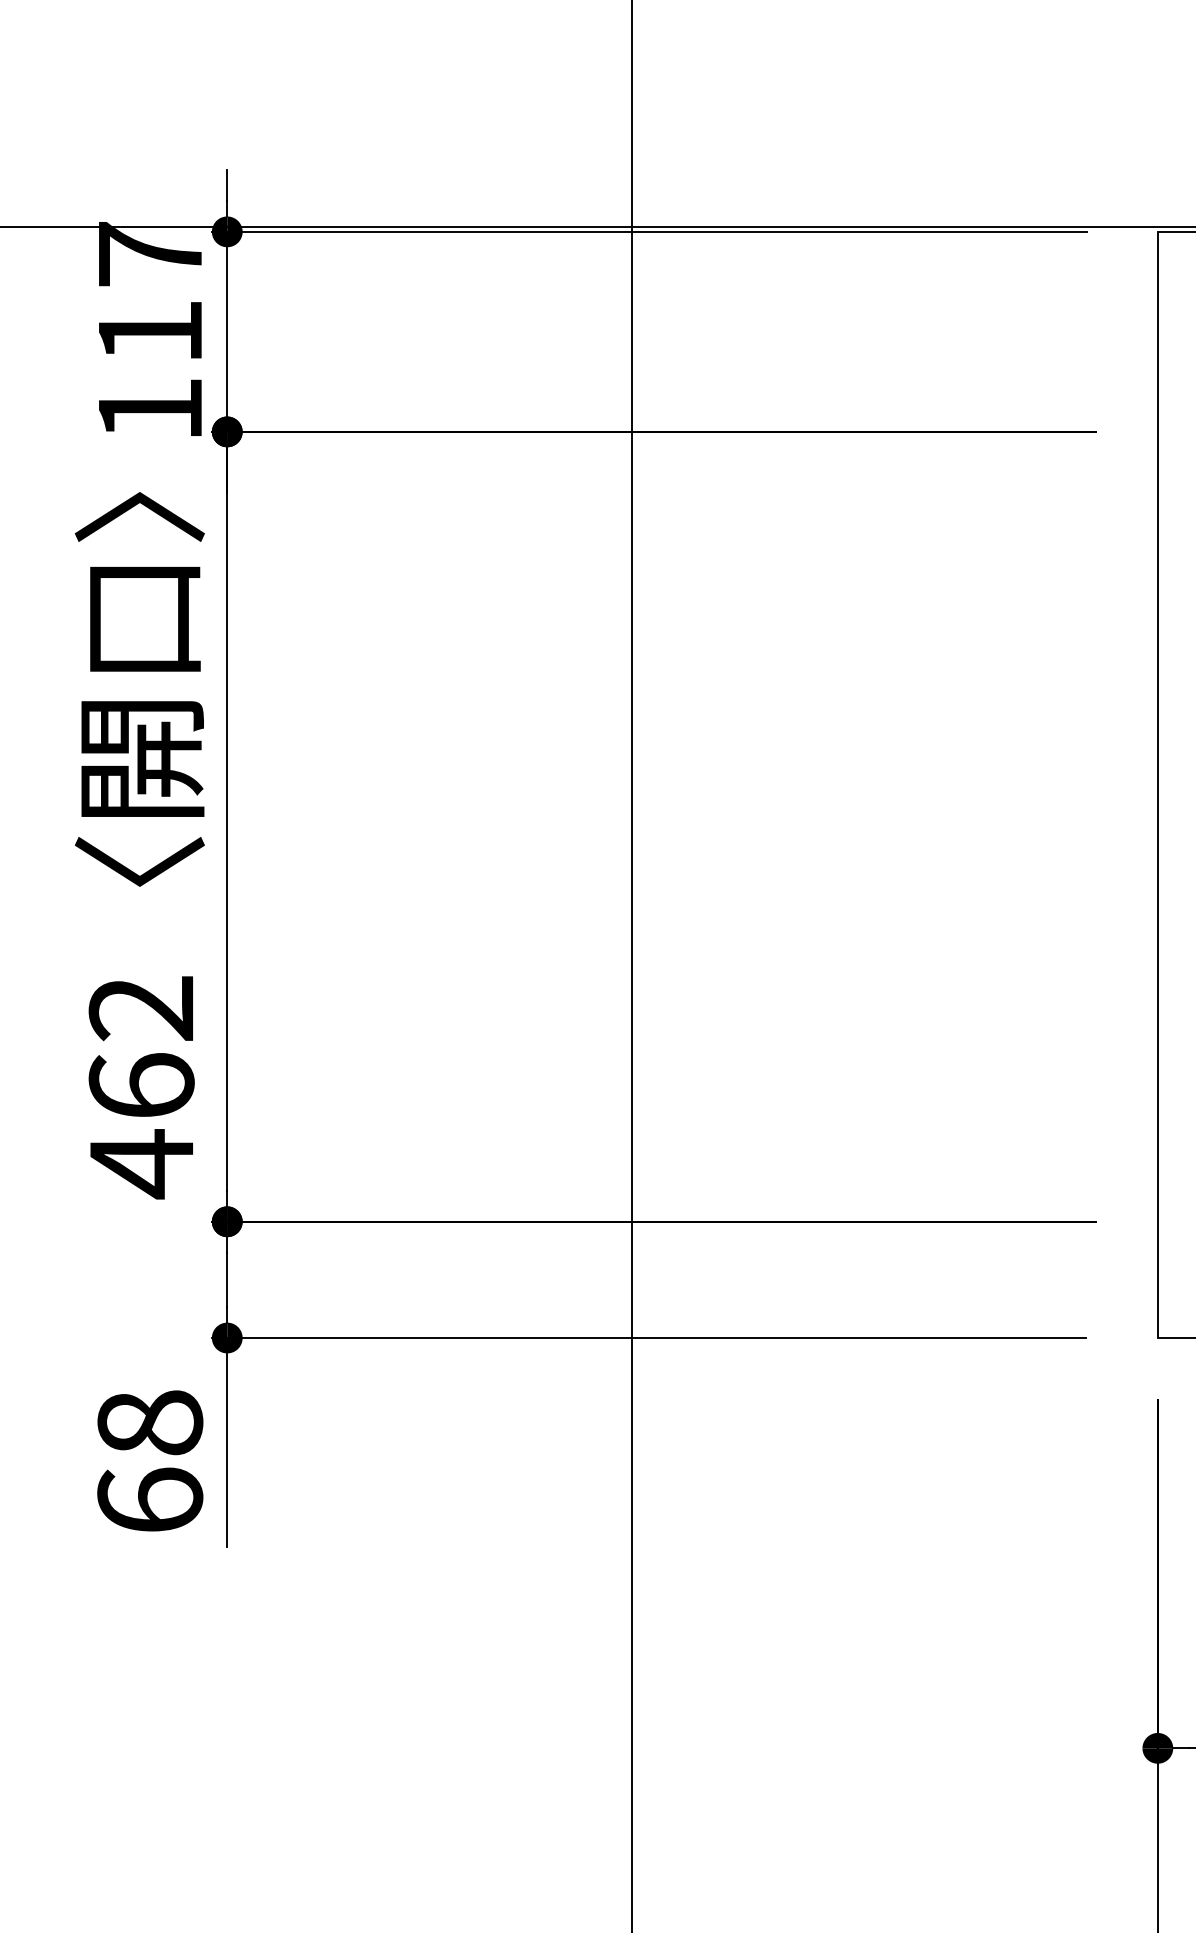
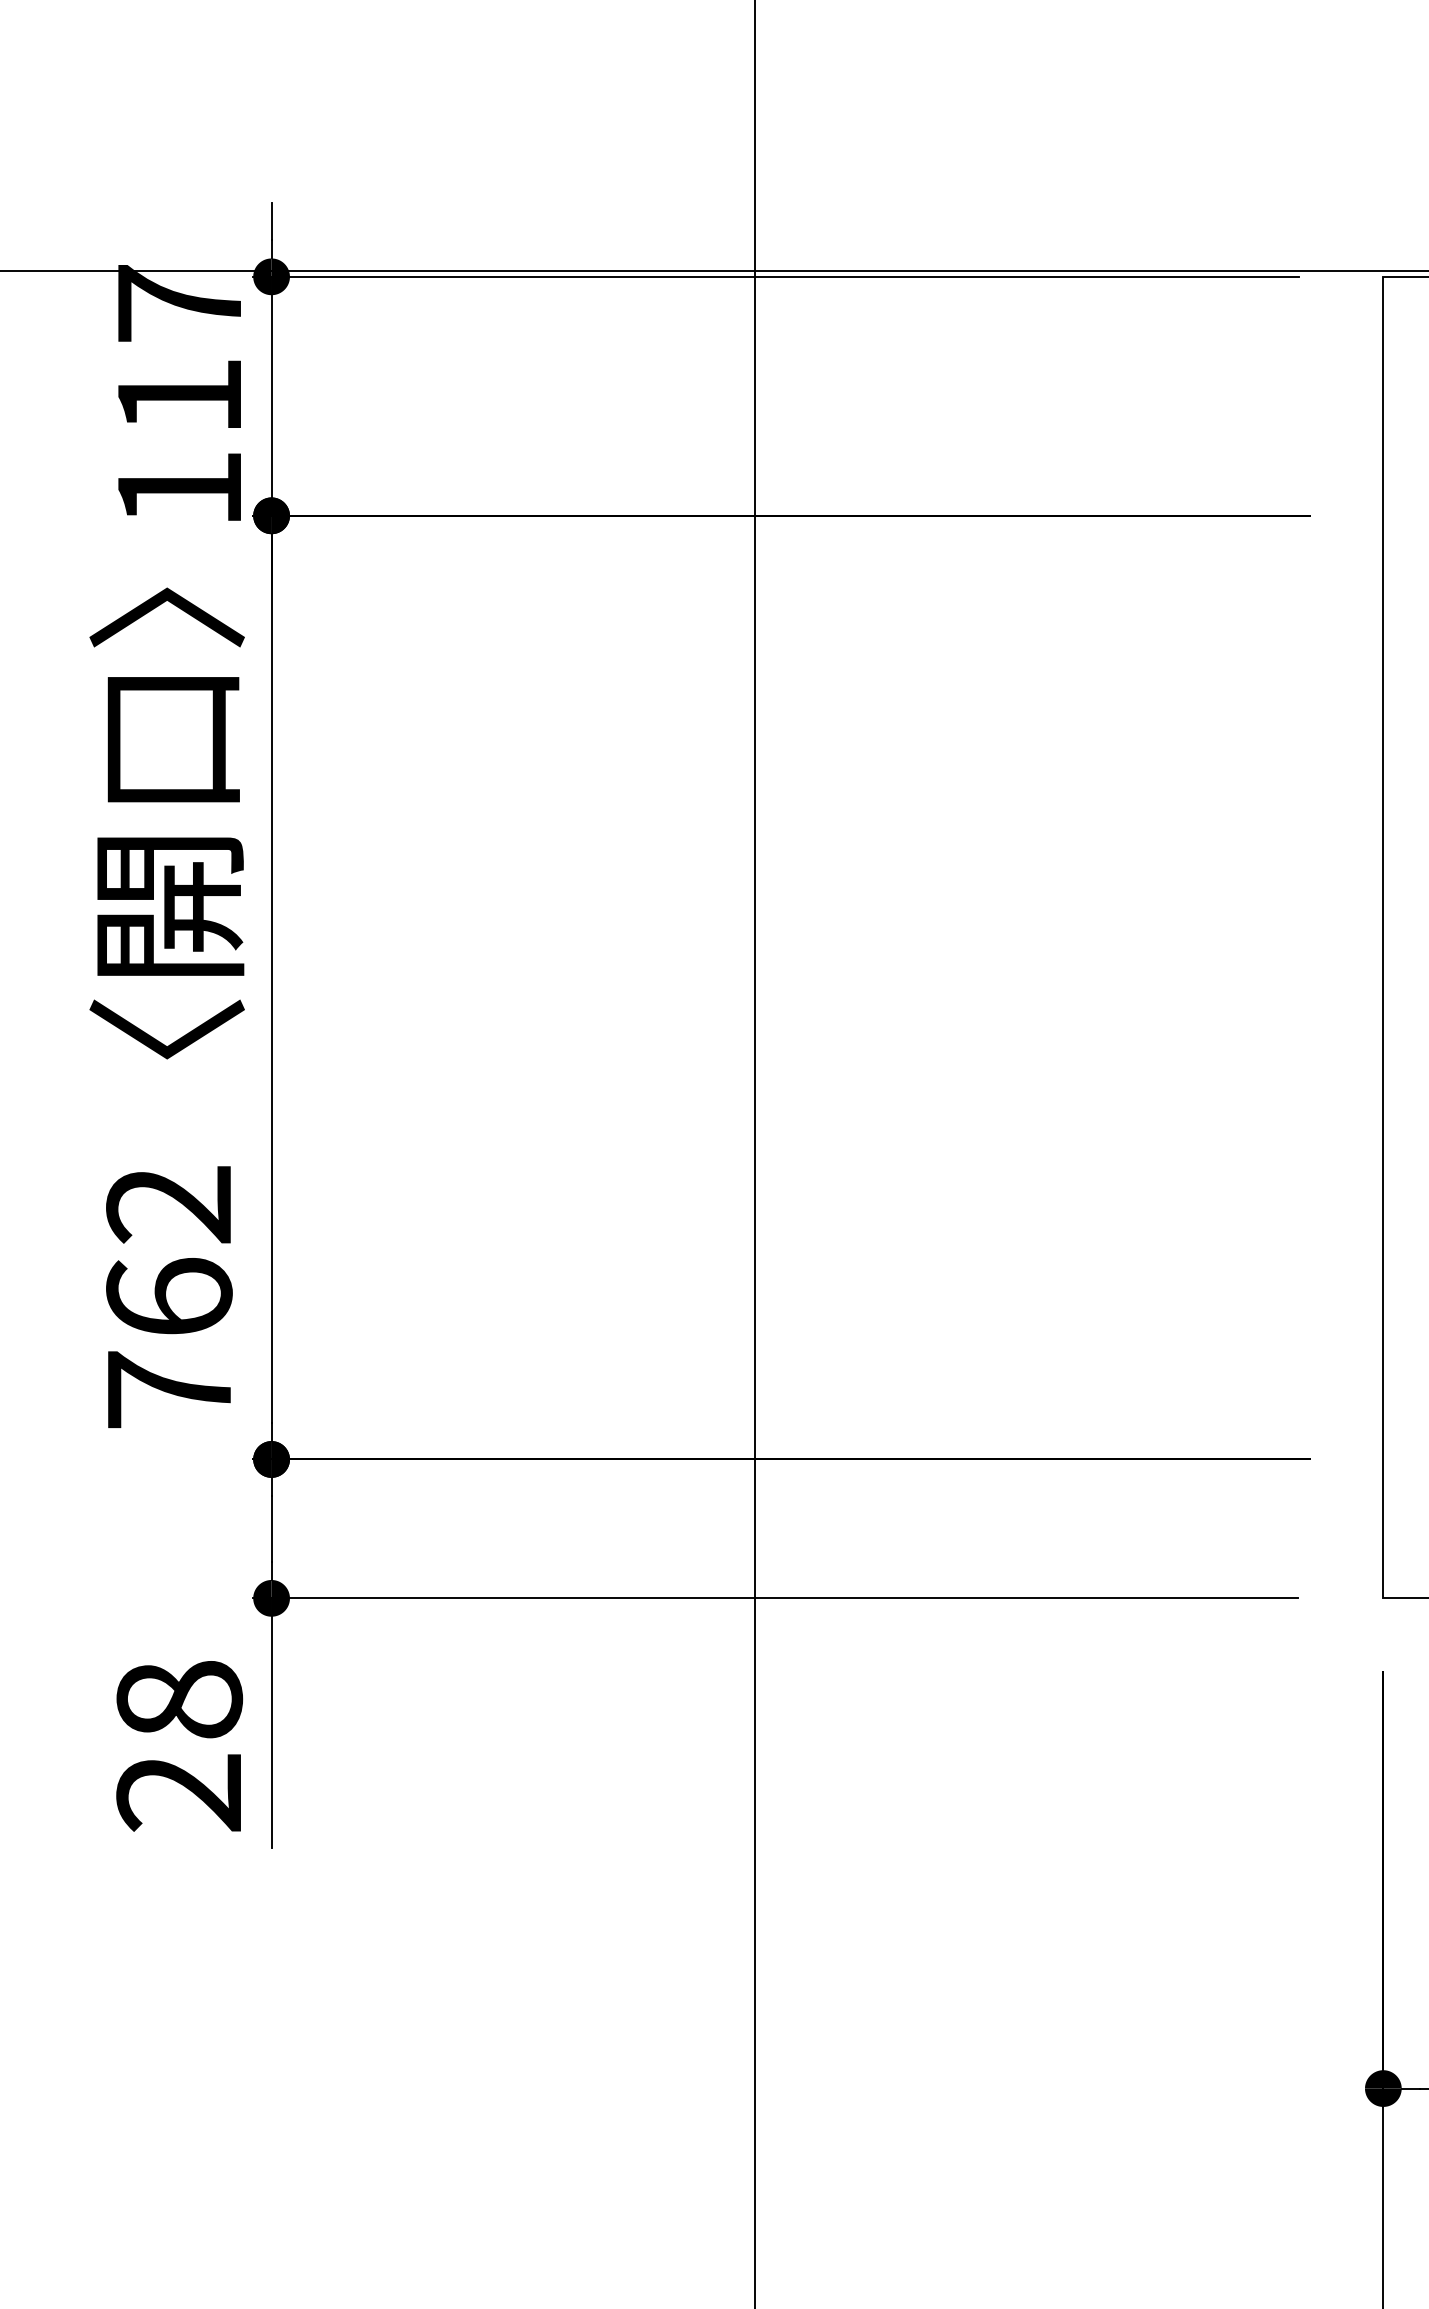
text: (141, 1164) -> (169, 1391), 462 -> 762
text: (150, 1500) -> (179, 1792), 68 -> 28

